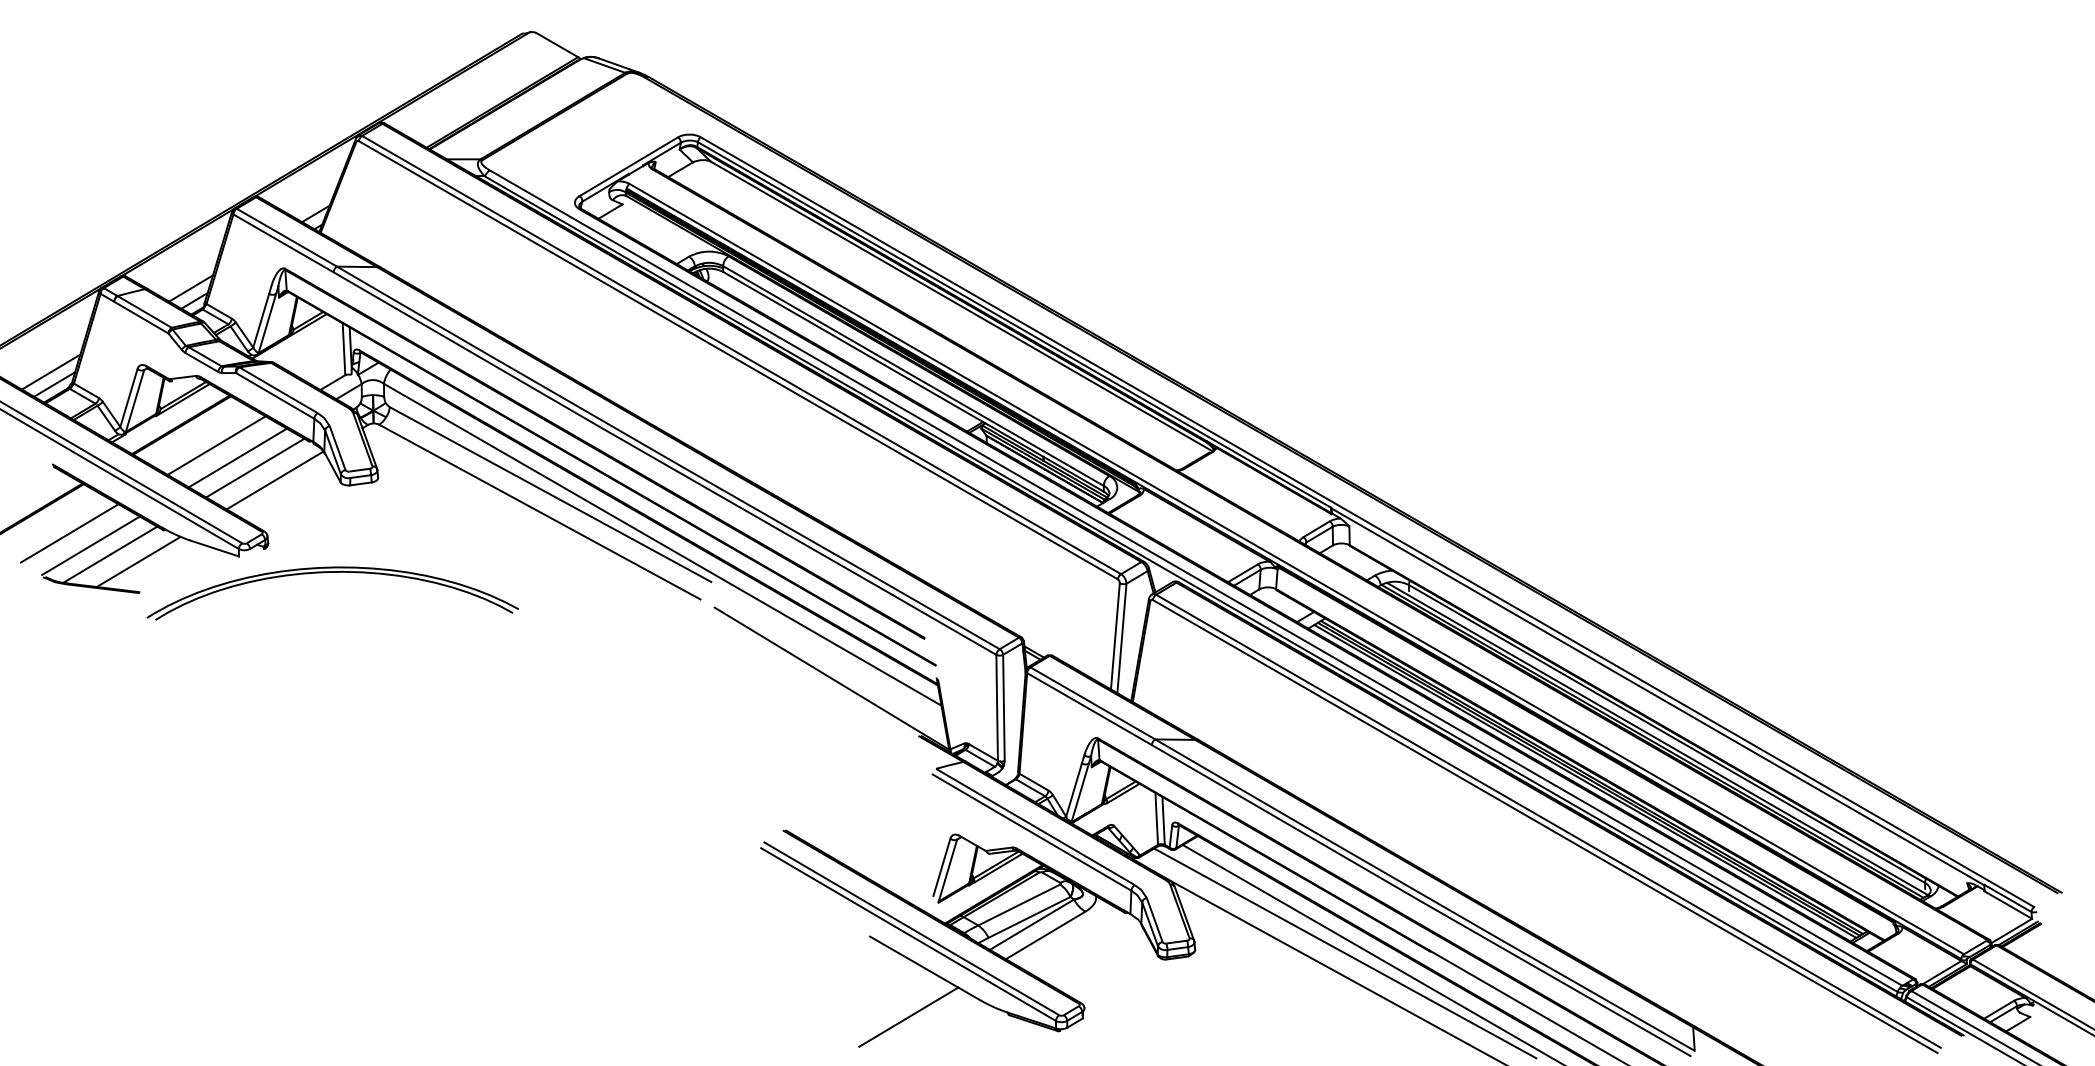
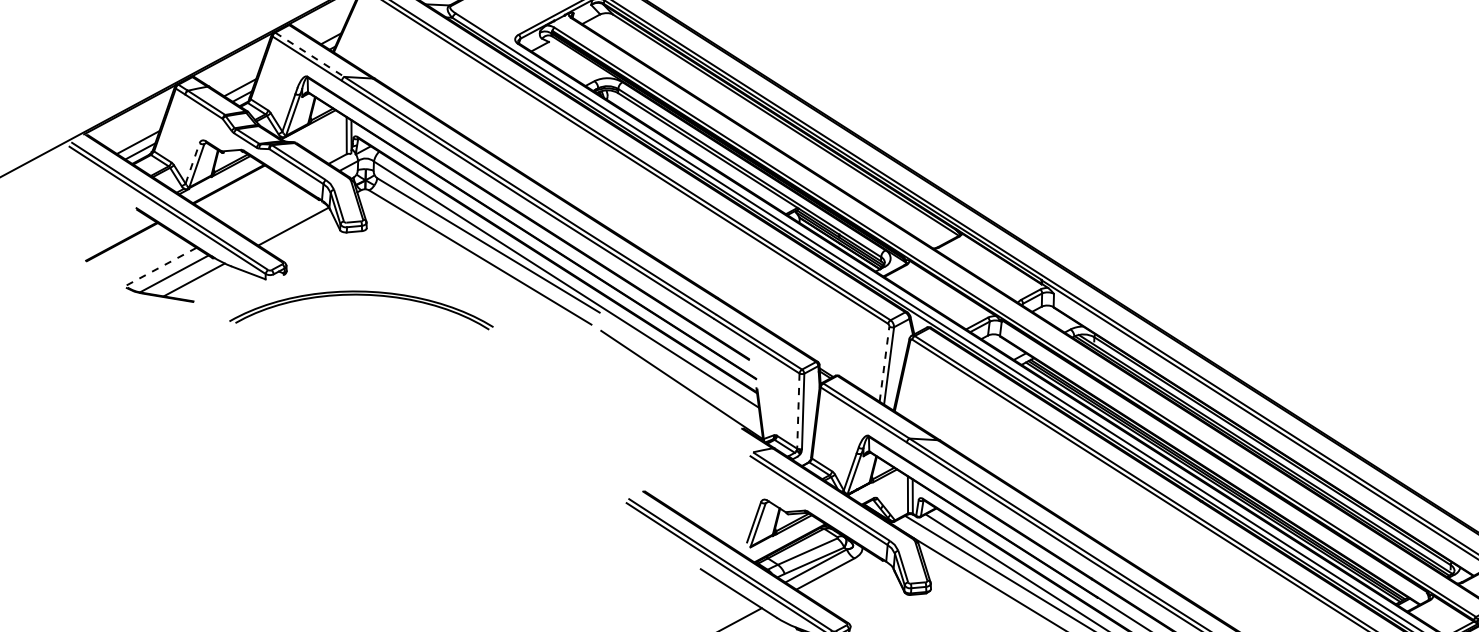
line: (286, 237) -> (309, 54), solid -> dashed
line: (129, 397) -> (193, 163), solid -> dashed
line: (216, 445) -> (253, 199), removed
line: (237, 457) -> (267, 209), removed
line: (255, 467) -> (280, 216), removed
line: (69, 533) -> (146, 257), removed
line: (91, 545) -> (161, 266), solid -> dashed
part: (332, 572) -> (362, 295), moved
line: (1115, 635) -> (884, 363), solid -> dashed
line: (997, 708) -> (798, 411), solid -> dashed

